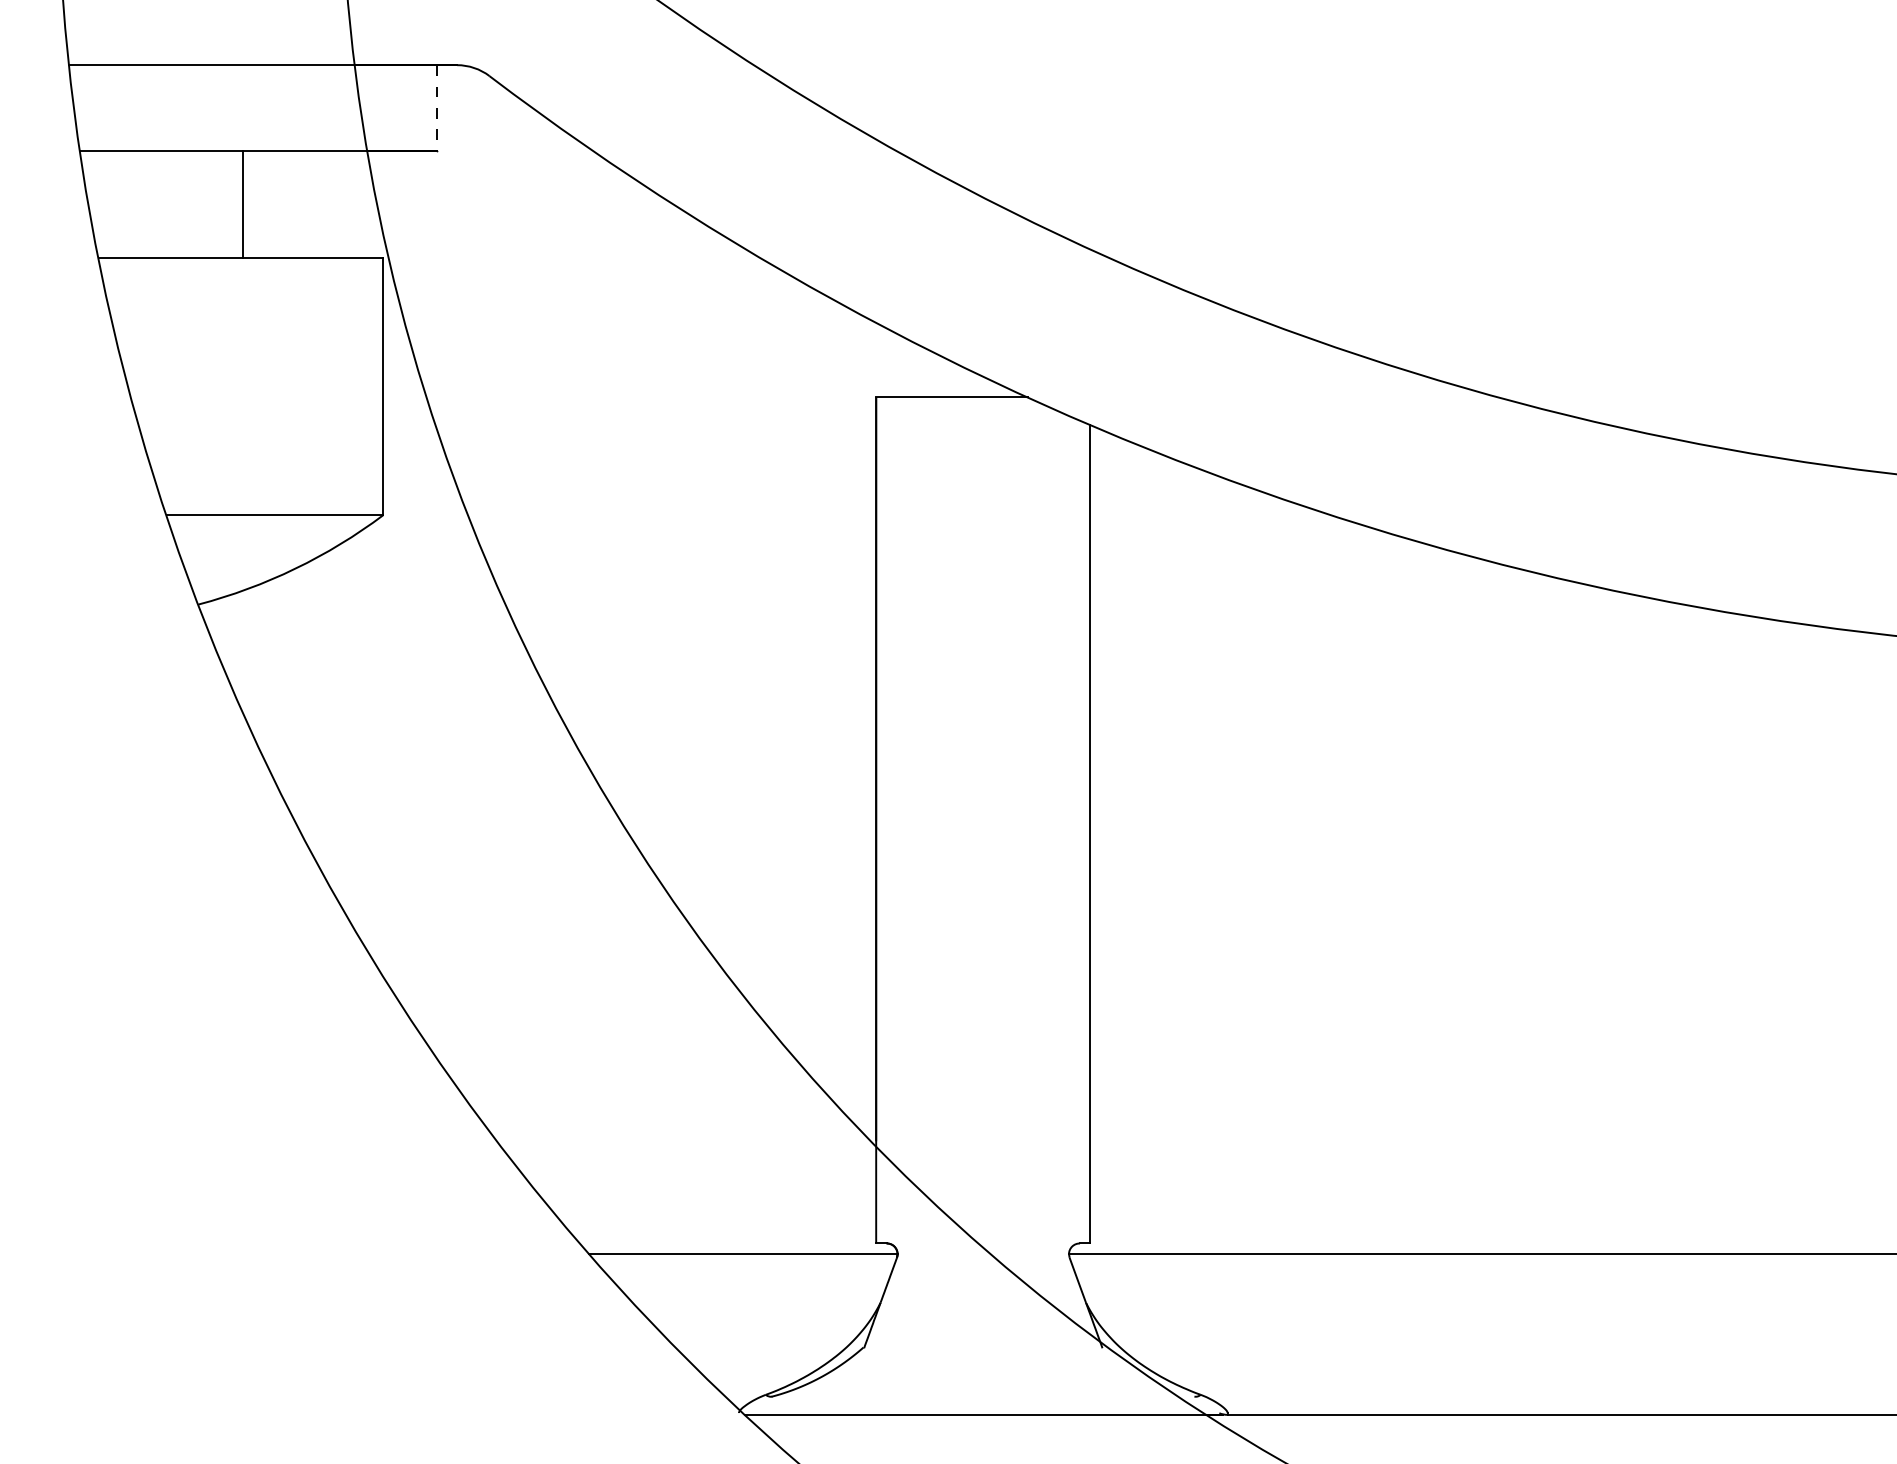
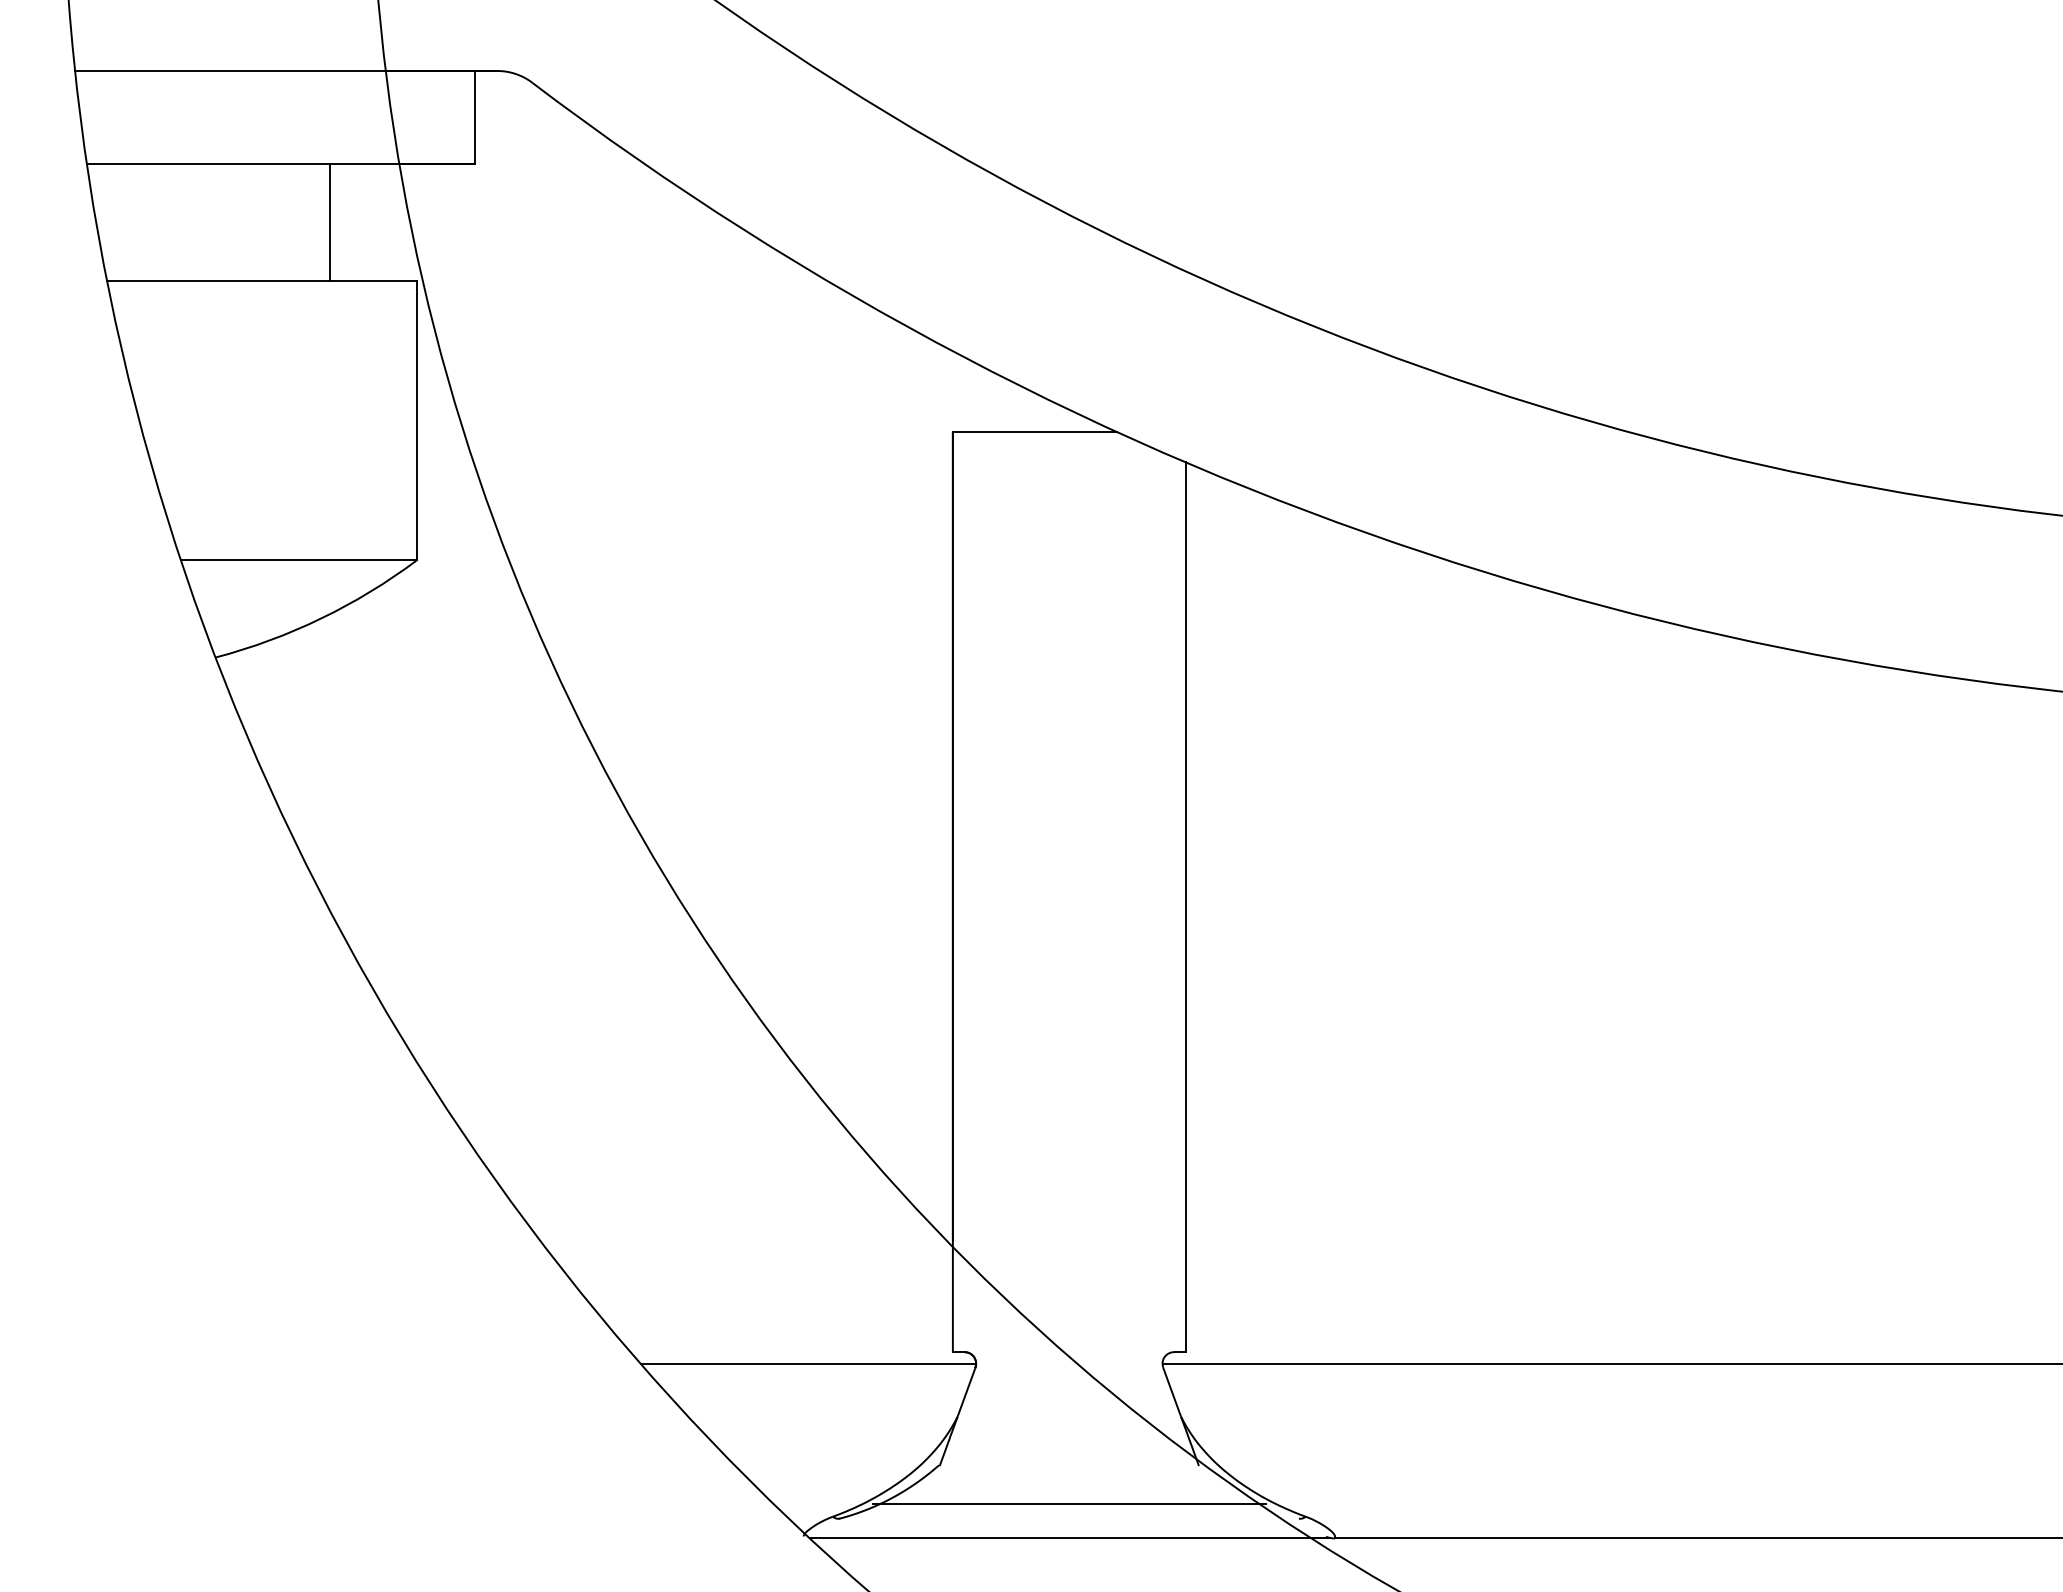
line: (437, 107) -> (475, 117), dashed -> solid
line: (243, 204) -> (329, 222), moved
line: (983, 1382) -> (1069, 1503), added

